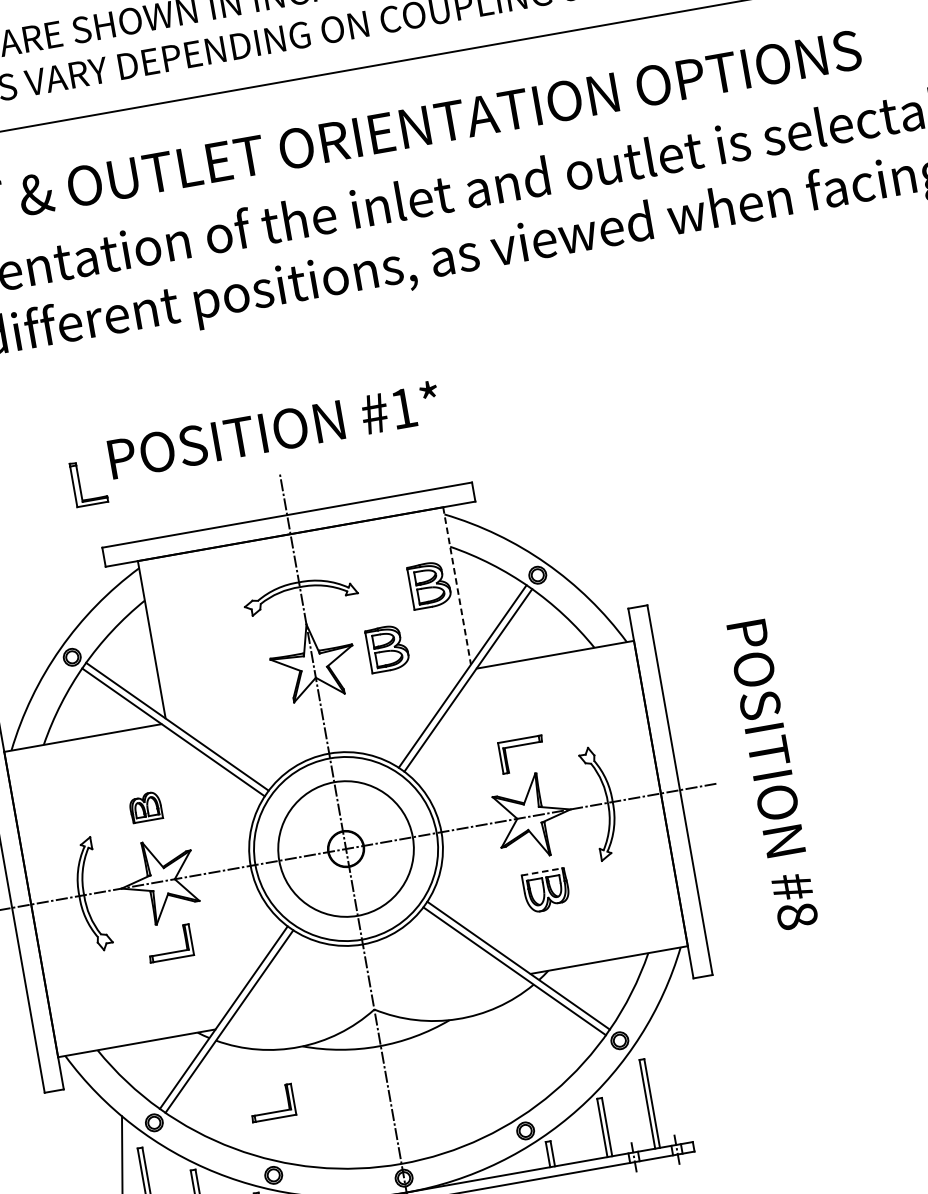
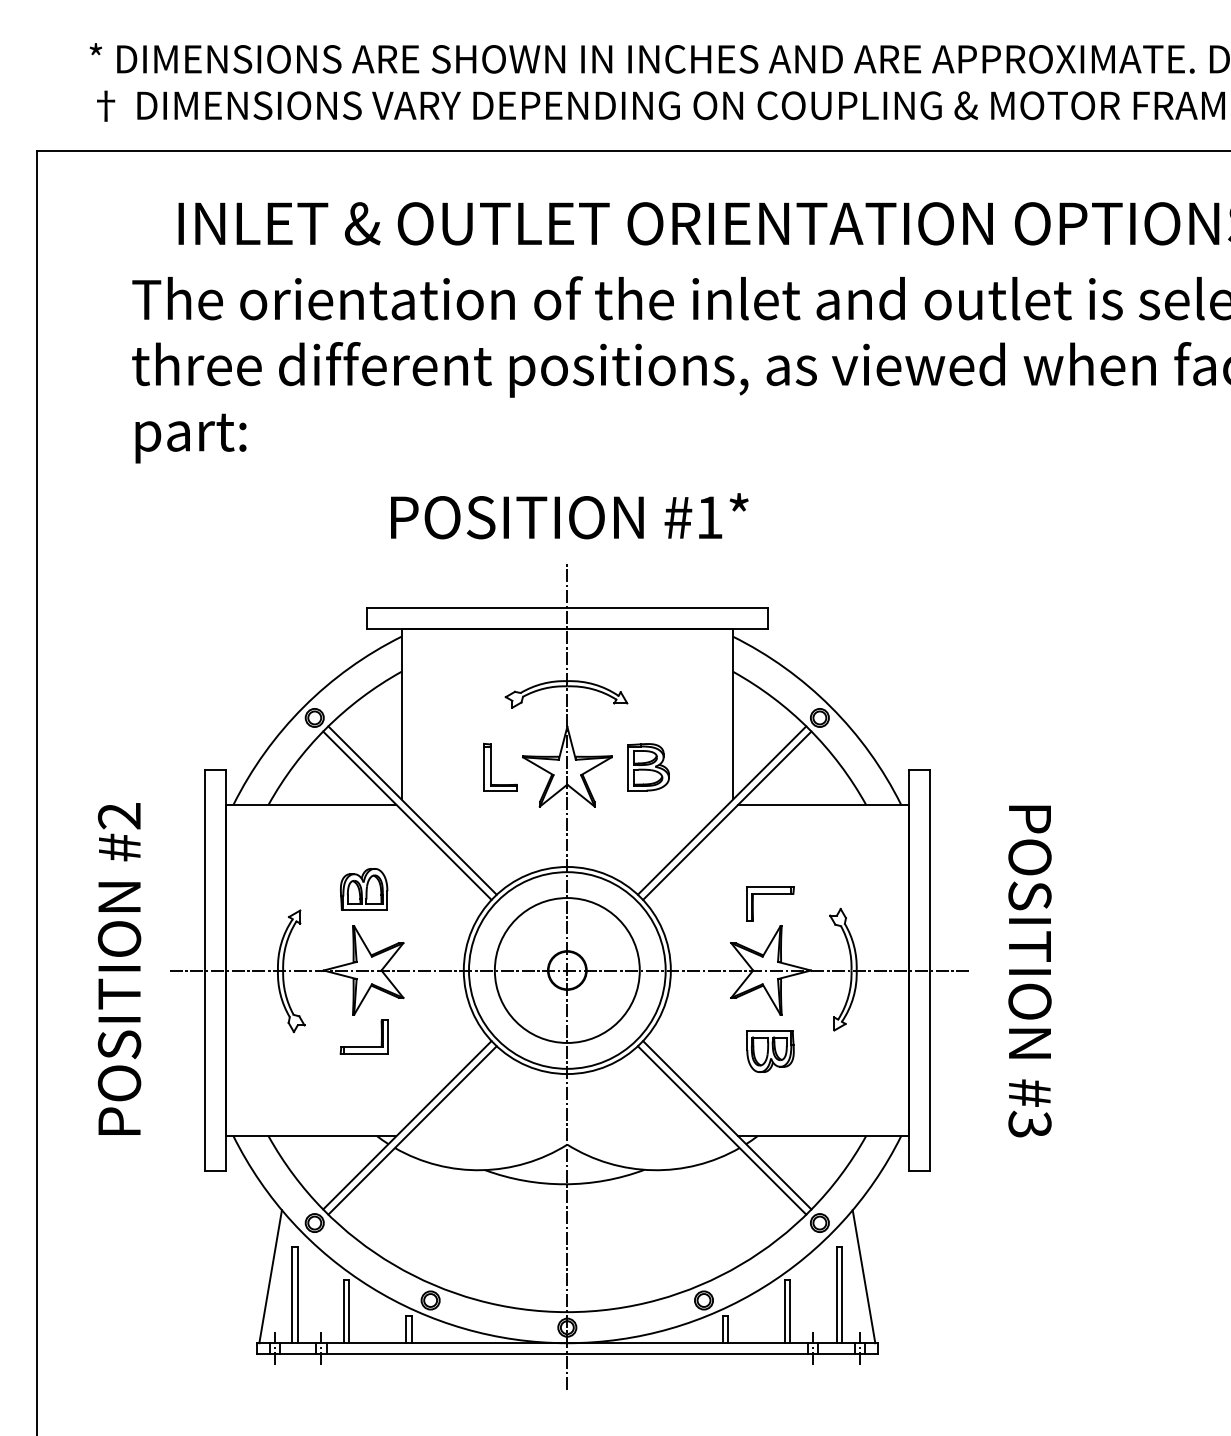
part: (80, 483) -> (491, 766), moved
part: (429, 585) -> (704, 708), removed
line: (456, 586) -> (732, 714), dashed -> solid
part: (145, 807) -> (364, 889), size x1.43
line: (542, 871) -> (769, 1030), dashed -> solid
text: (796, 914) -> (1029, 1123), #8 -> #3
line: (668, 1082) -> (863, 1276), added
part: (272, 1111) -> (441, 1233), removed

